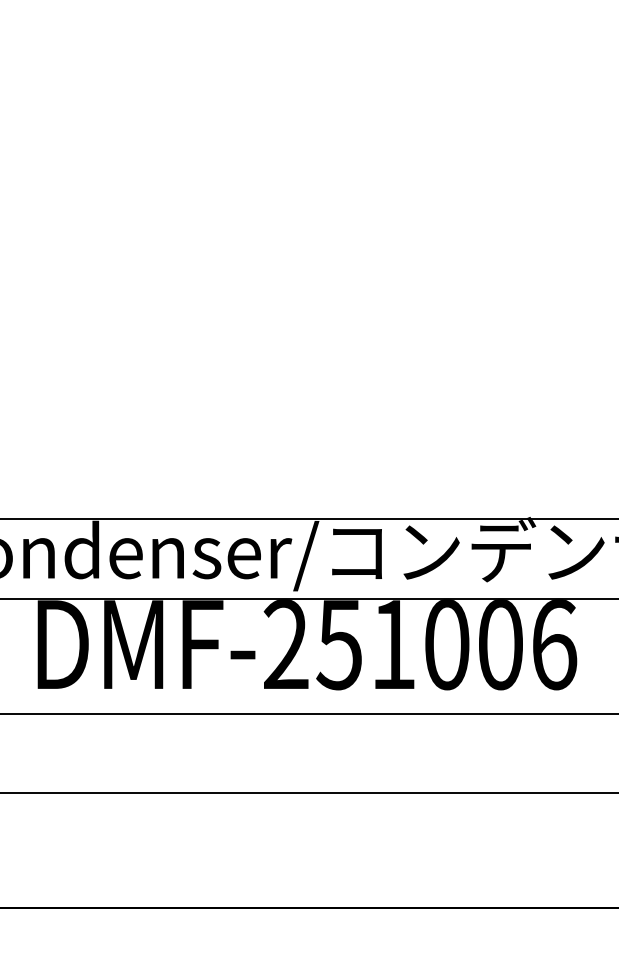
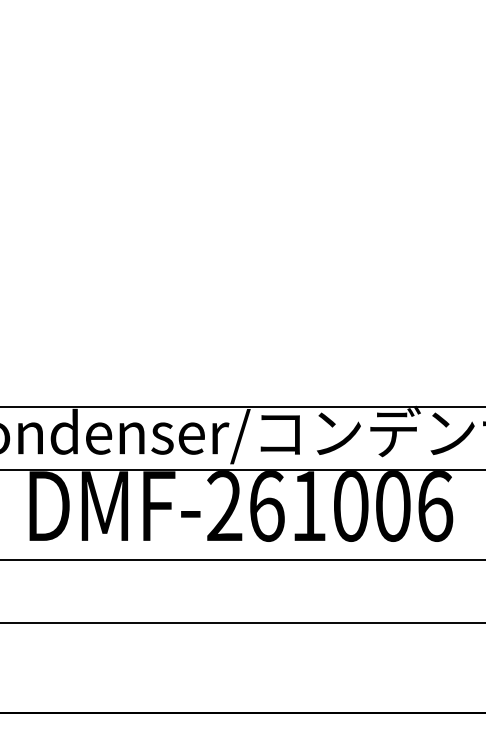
text: (339, 645) -> (266, 506), DMF-251006 -> DMF-261006

